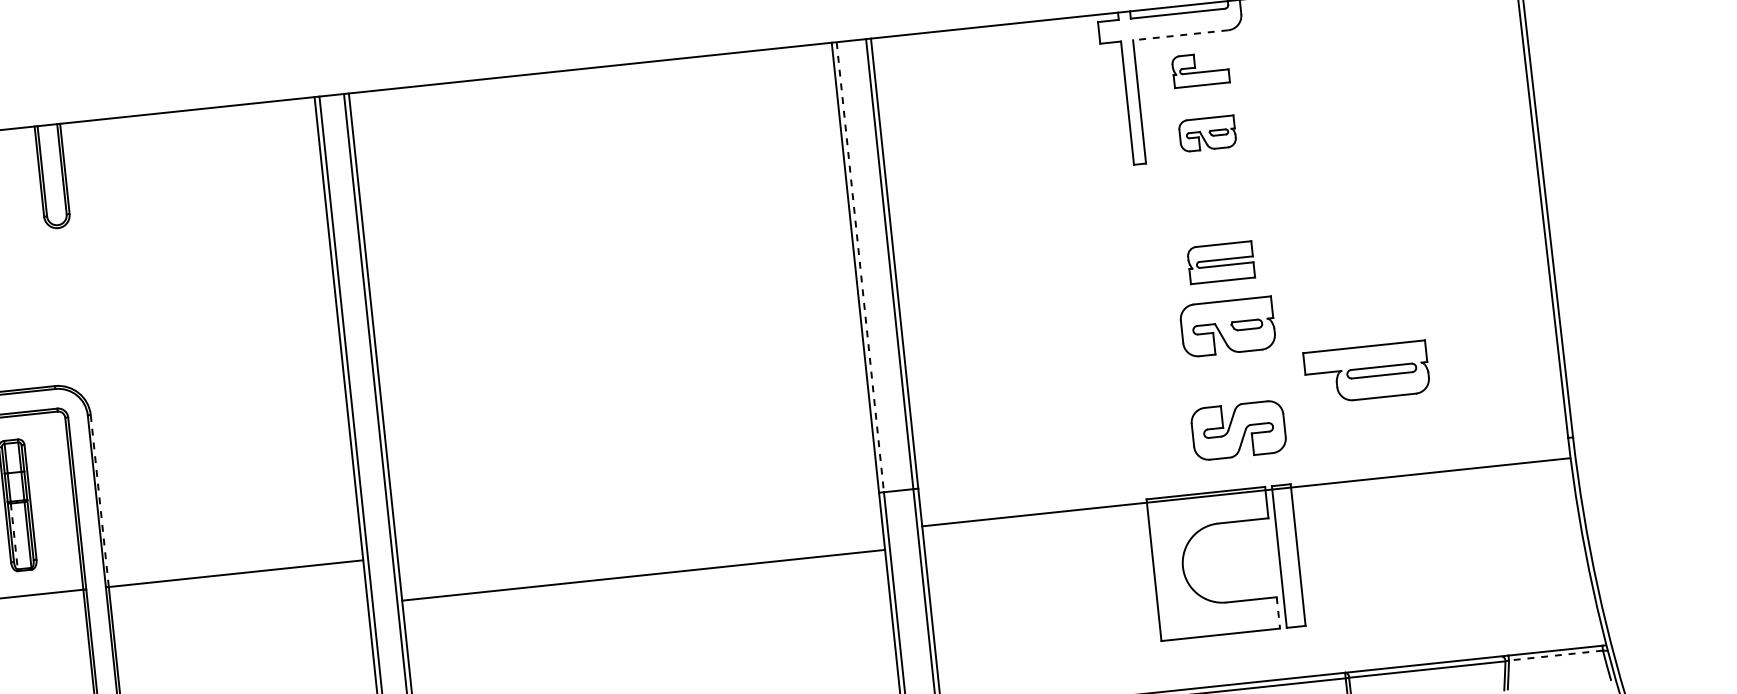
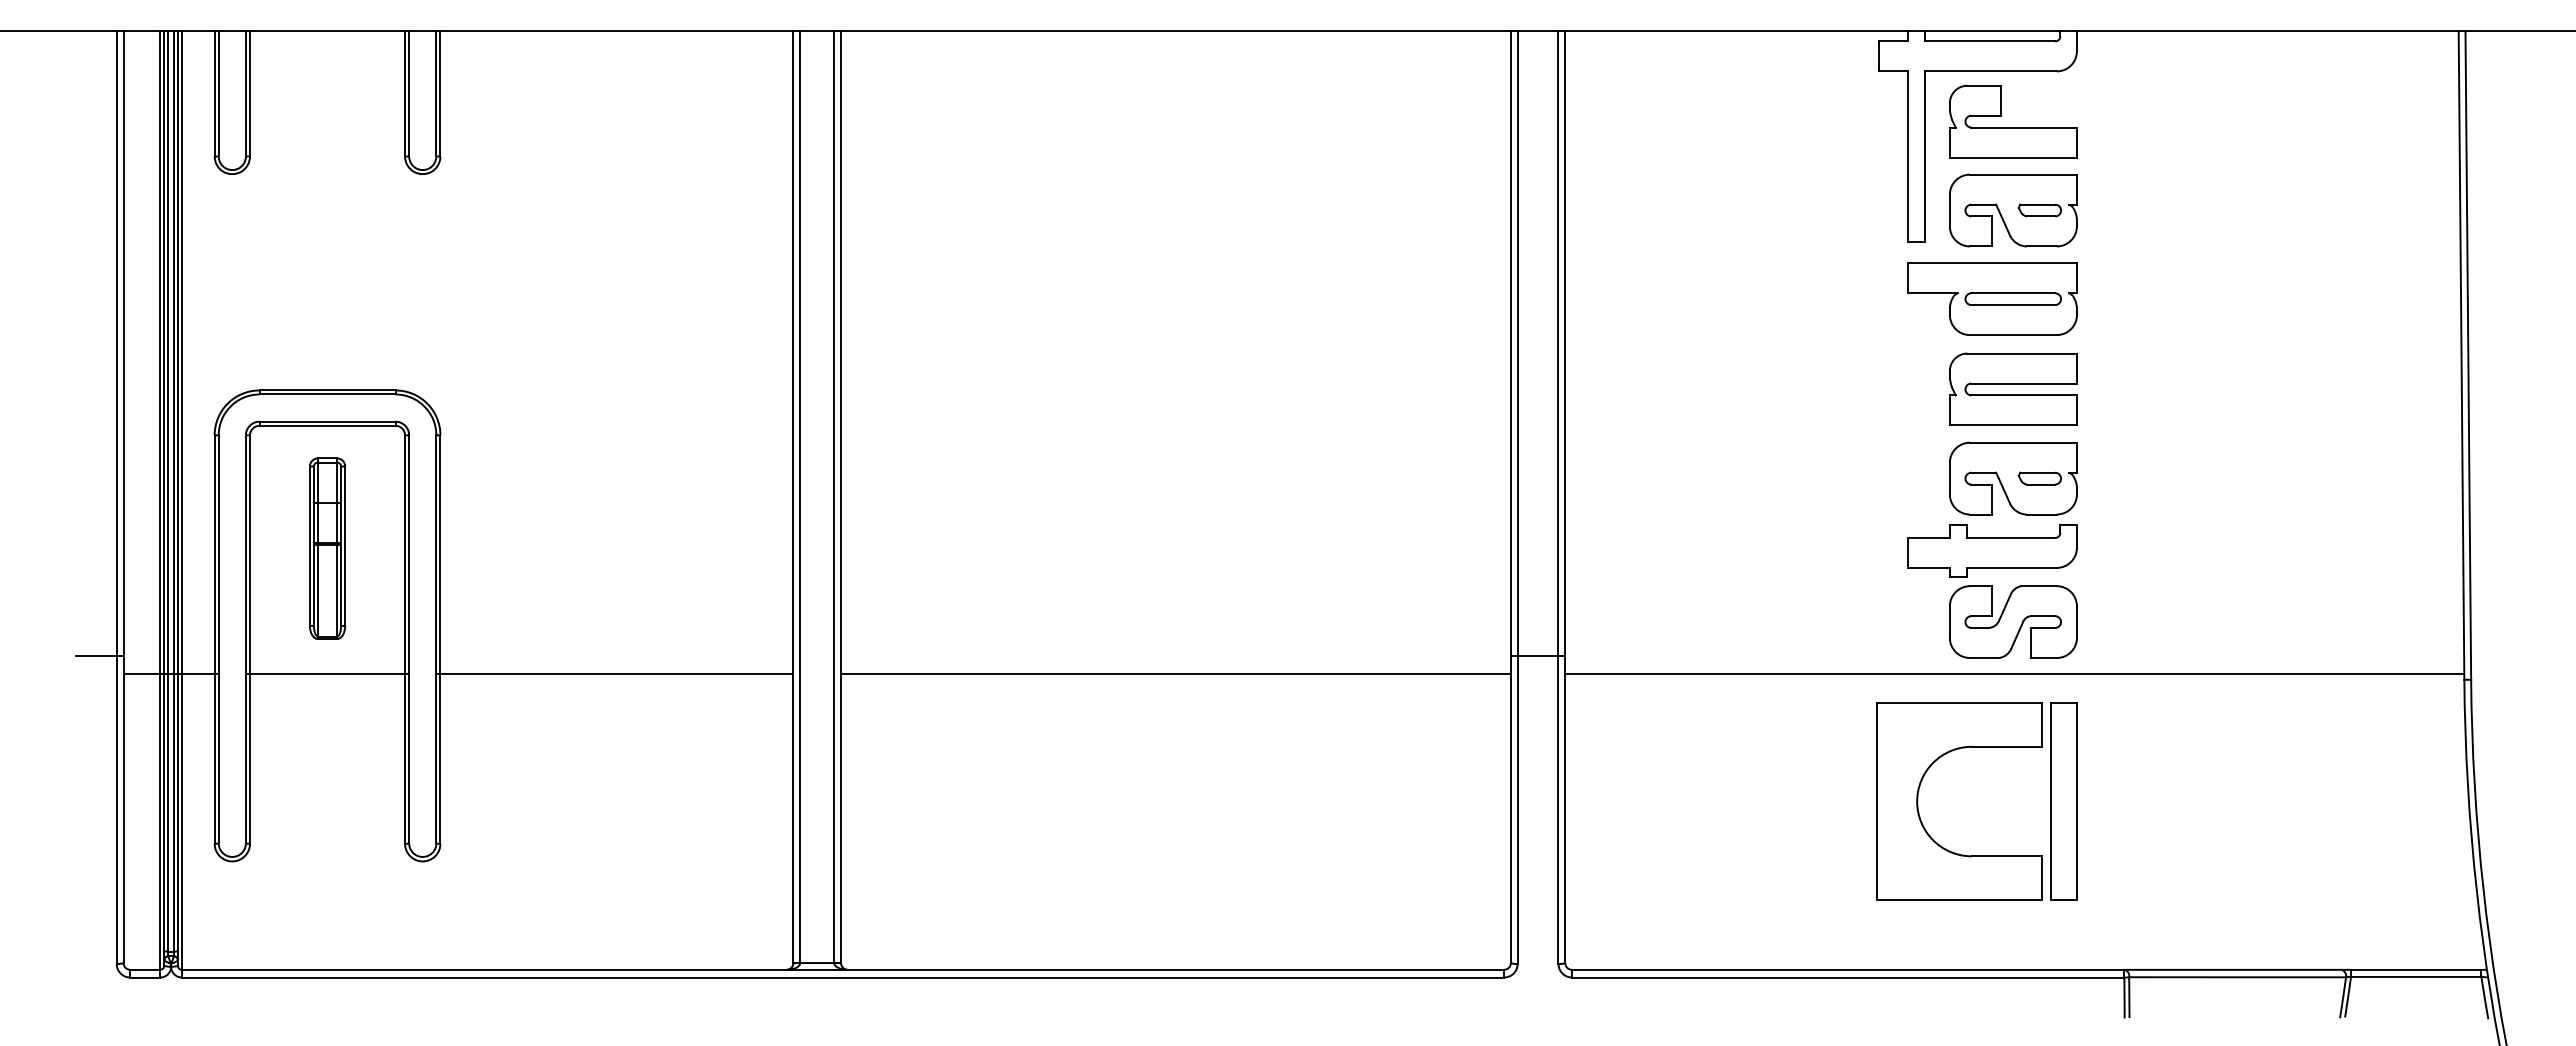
line: (1180, 35) -> (1990, 71), dashed -> solid
part: (1200, 69) -> (2013, 121), size x1.67
part: (1207, 133) -> (2013, 210), size x1.67
part: (1221, 262) -> (2013, 388), size x1.43
line: (860, 267) -> (1517, 343), dashed -> solid
part: (1366, 372) -> (1992, 298), moved
part: (1218, 380) -> (1992, 550), added
line: (1246, 491) -> (2014, 673), moved
line: (99, 501) -> (440, 555), dashed -> solid
line: (14, 536) -> (318, 590), dashed -> solid
line: (643, 575) -> (1175, 673), moved
line: (1278, 613) -> (2041, 878), dashed -> solid
line: (1555, 655) -> (2415, 976), dashed -> solid

